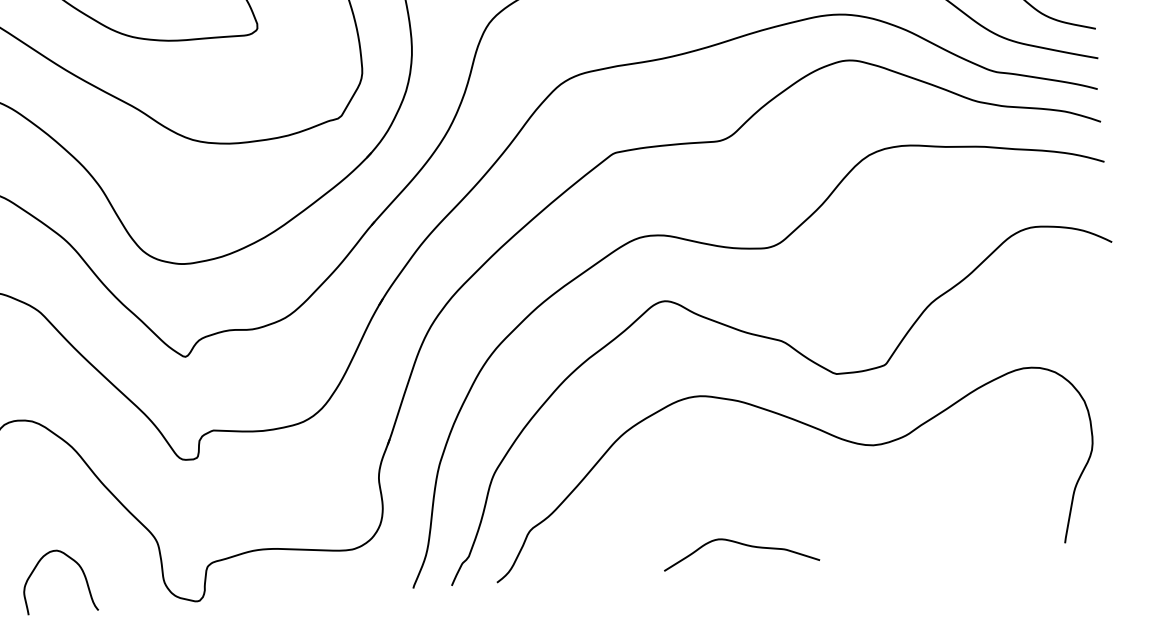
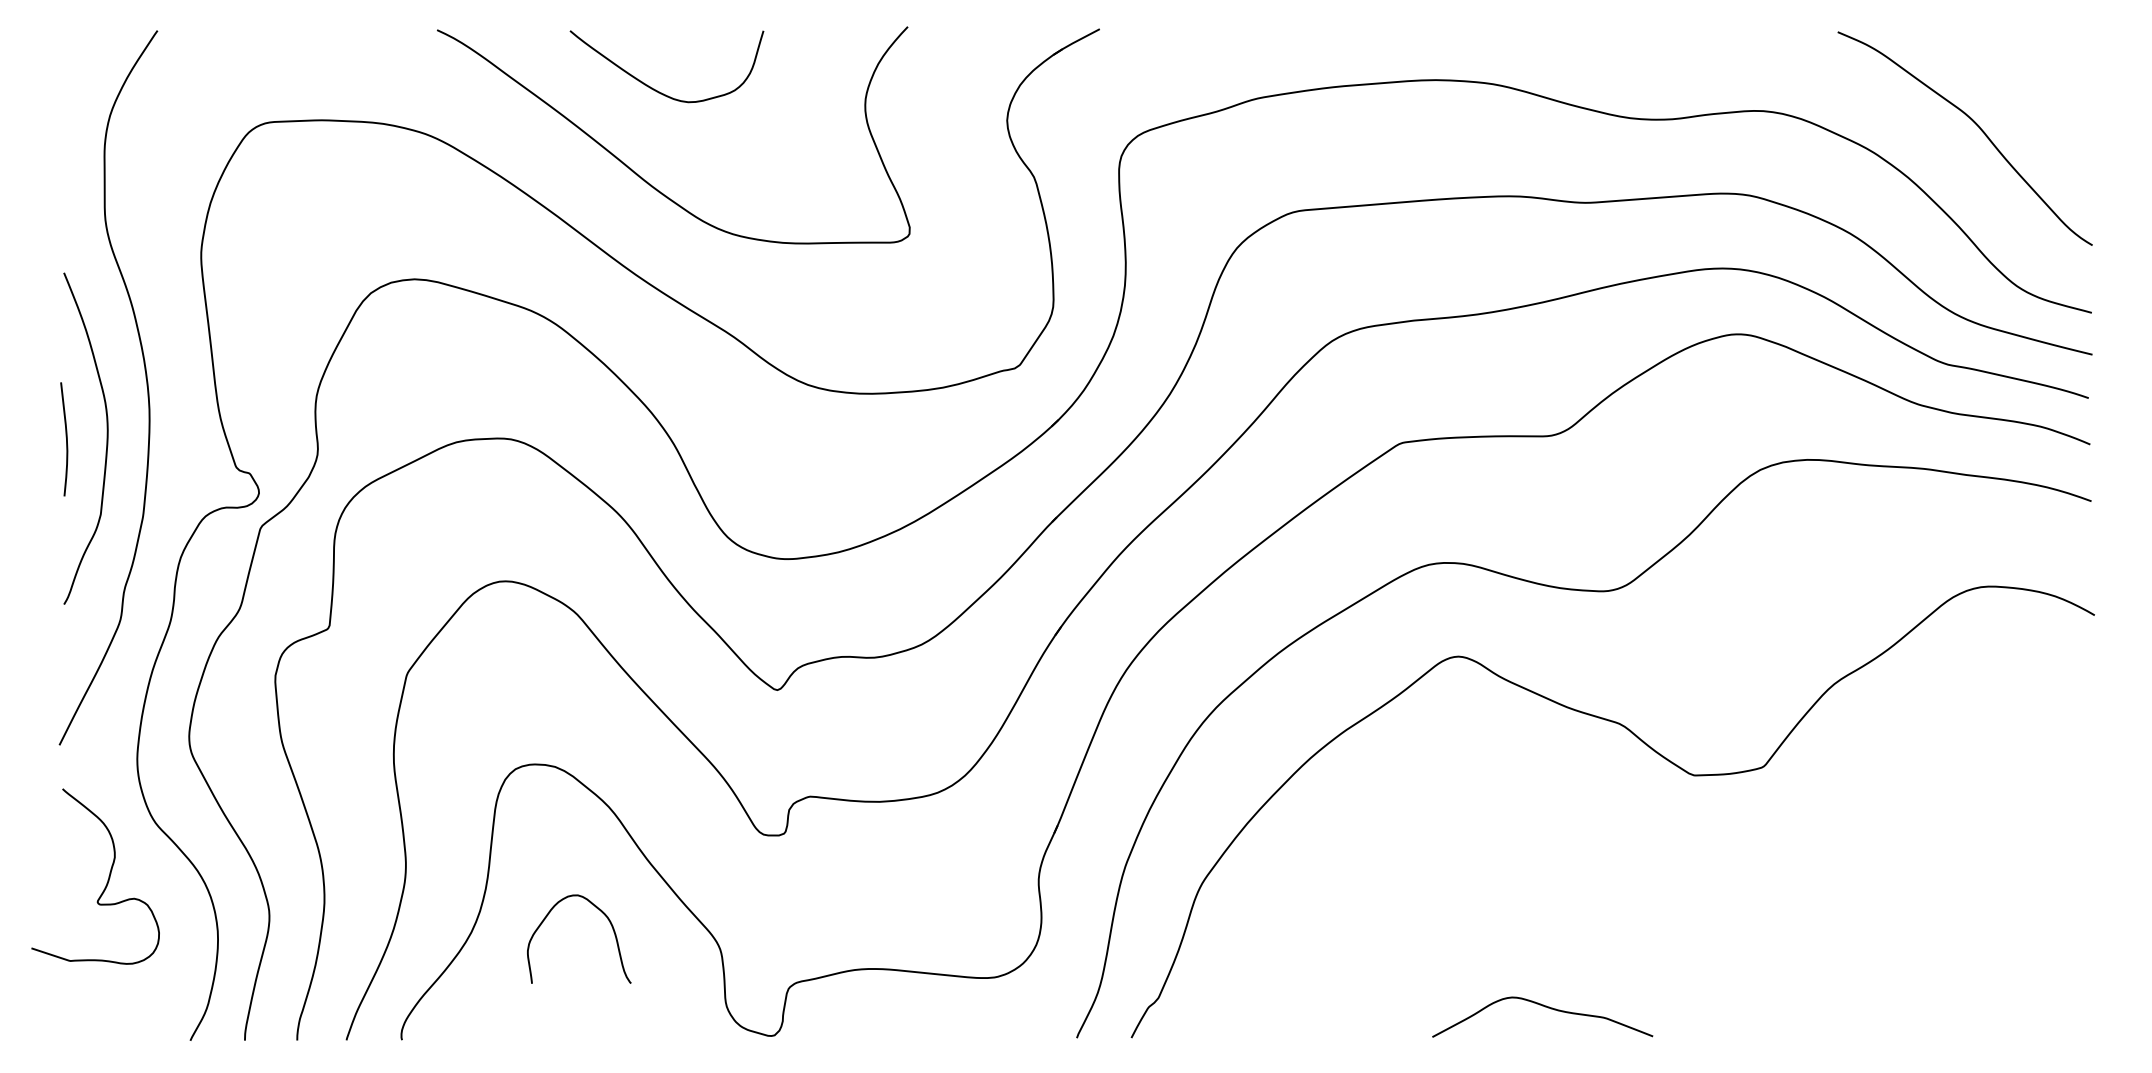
curve: (807, 425) -> (1647, 845), removed
curve: (78, 566) -> (607, 919), moved

